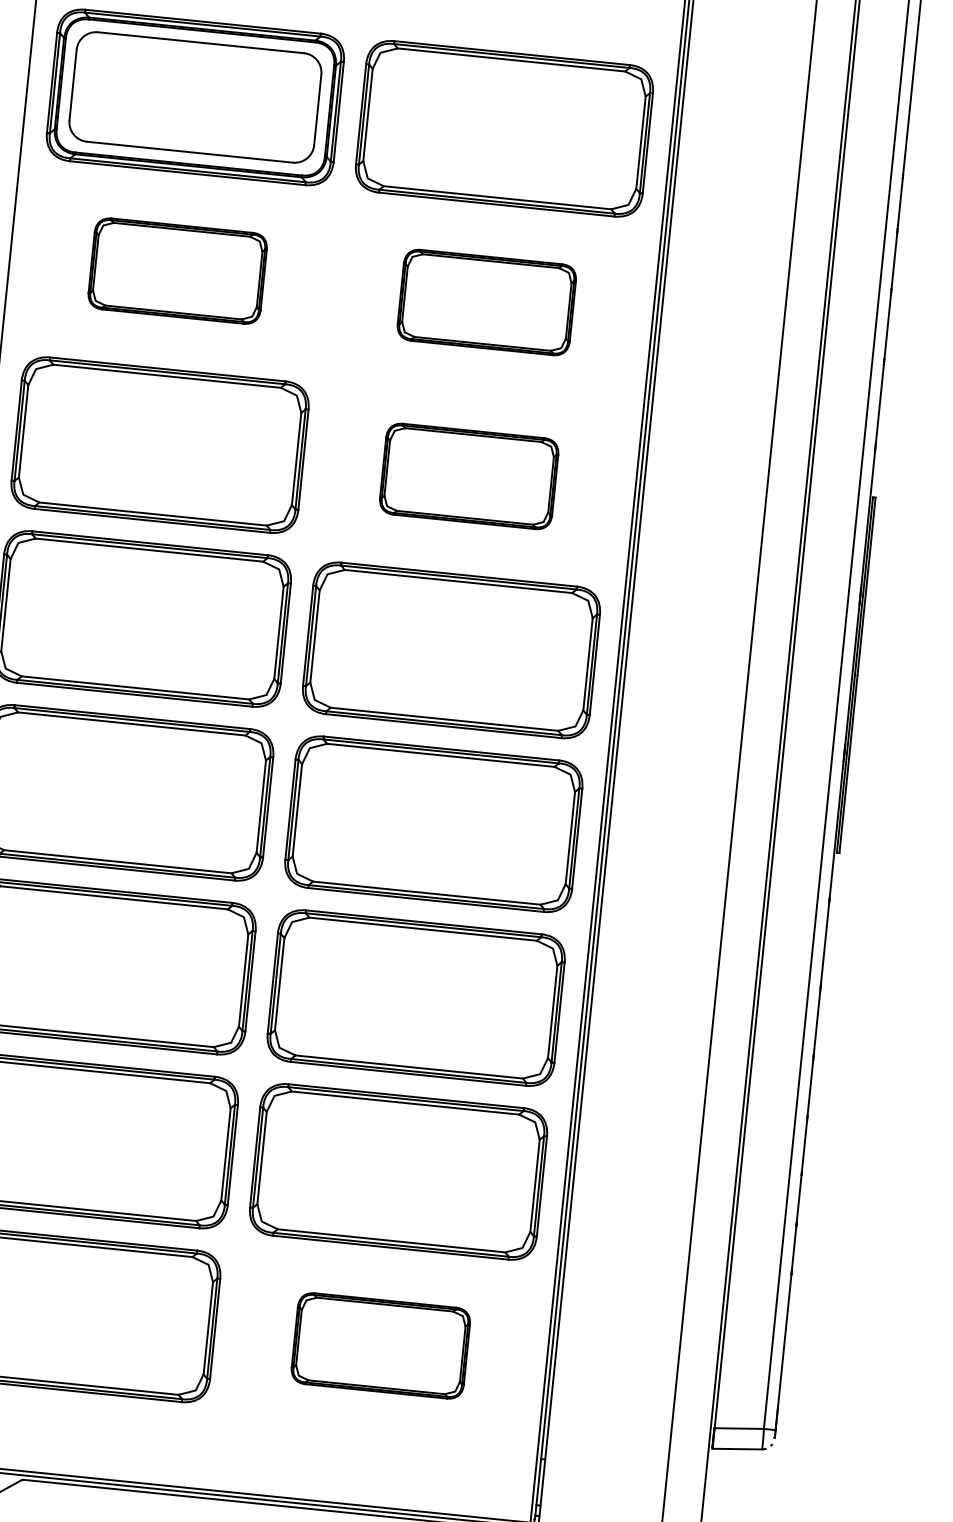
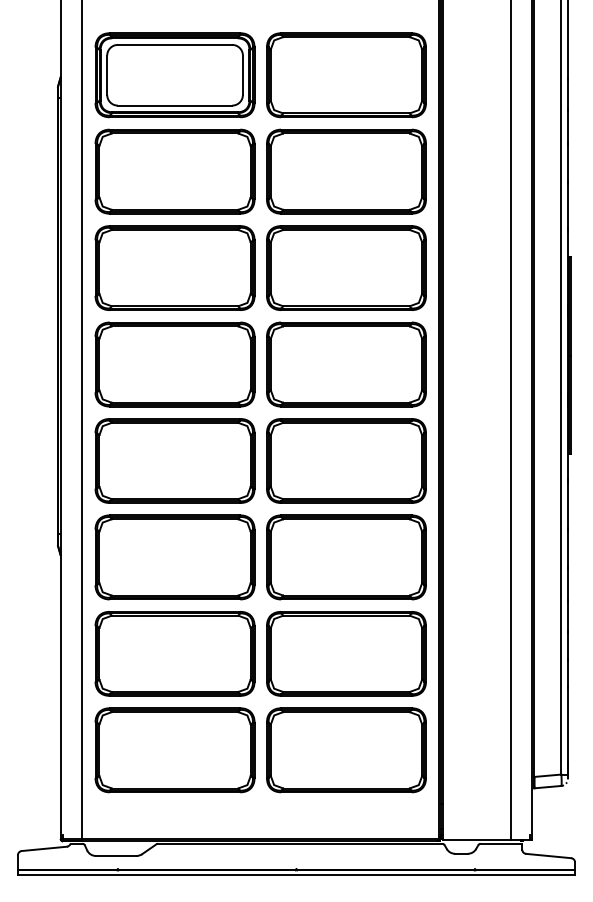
part: (176, 270) -> (174, 171), size x1.67
part: (486, 302) -> (346, 171), size x1.67
part: (469, 475) -> (346, 267), size x1.67
part: (380, 1346) -> (346, 750), size x1.67

